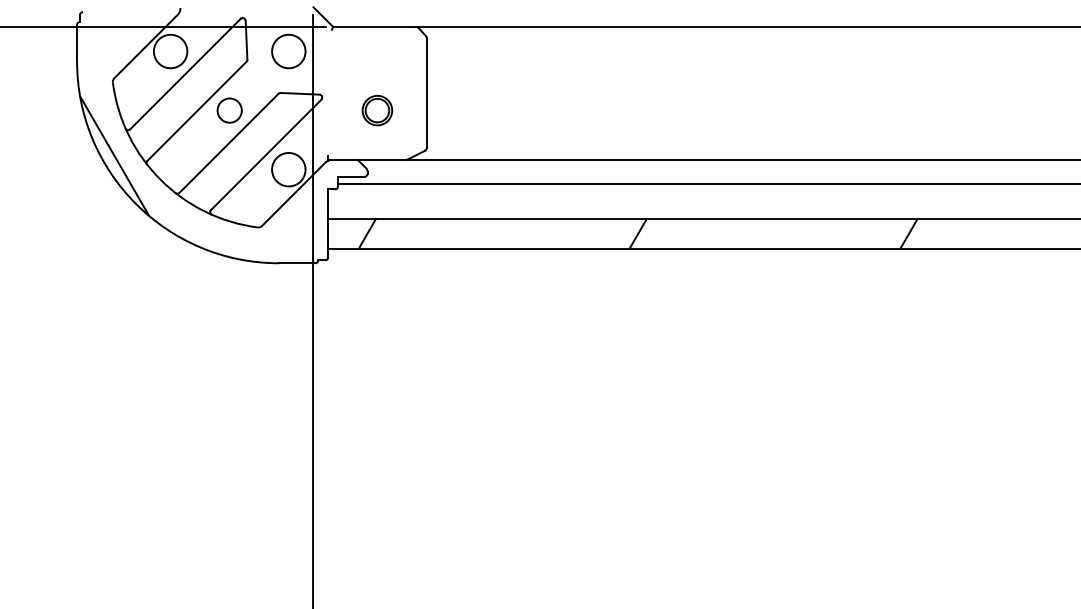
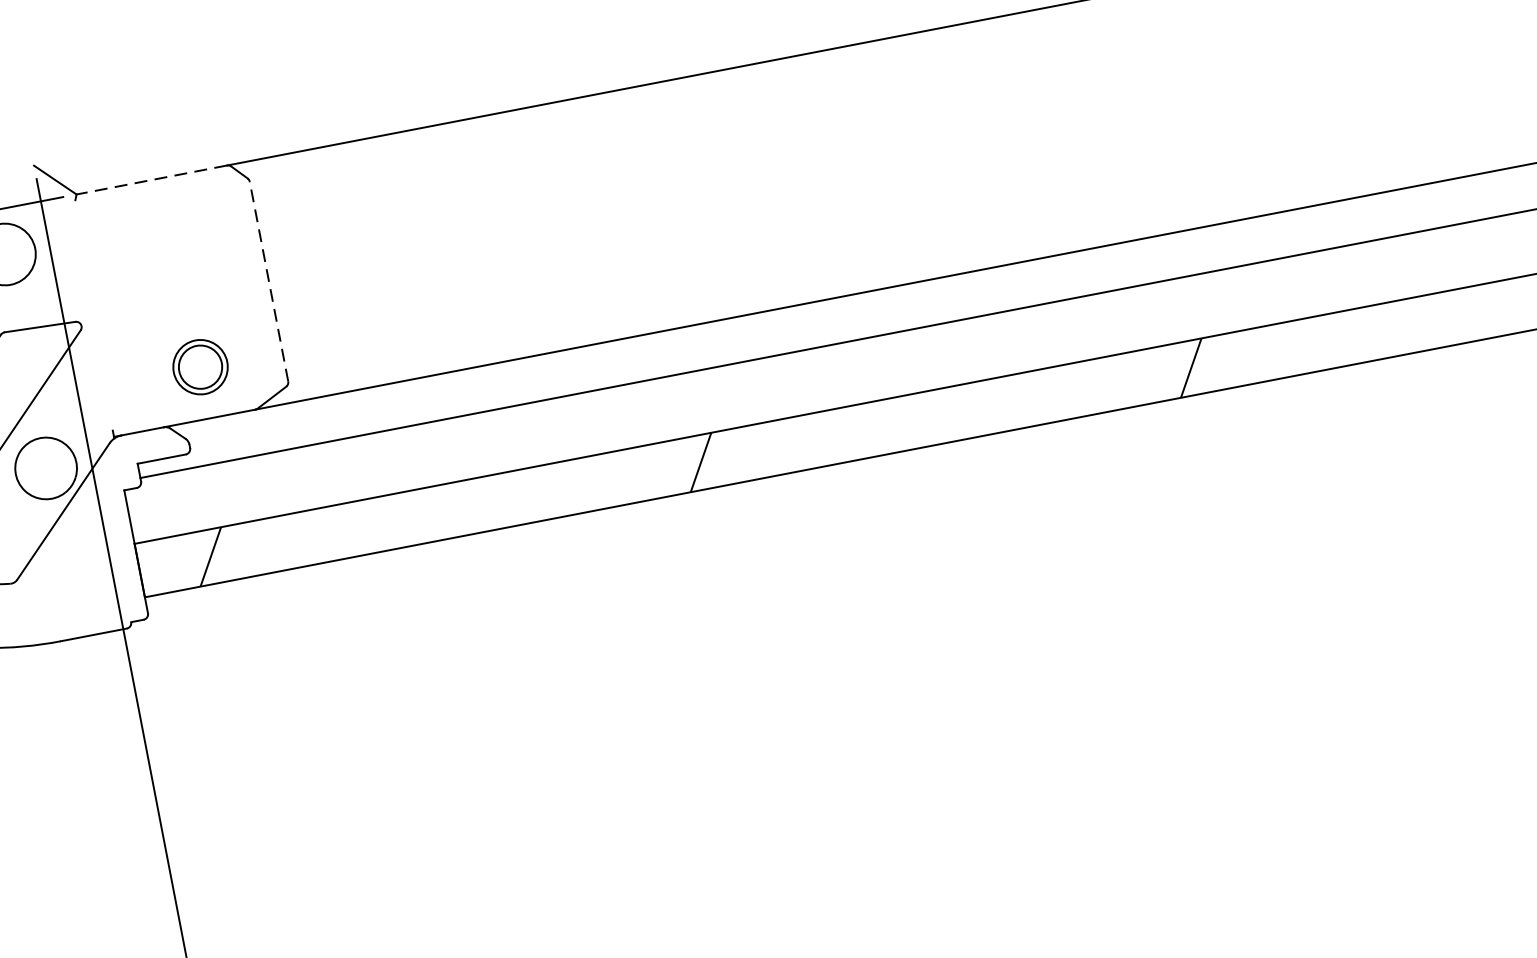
line: (374, 26) -> (151, 179), solid -> dashed
line: (426, 92) -> (268, 280), solid -> dashed
part: (377, 110) -> (200, 366), moved

